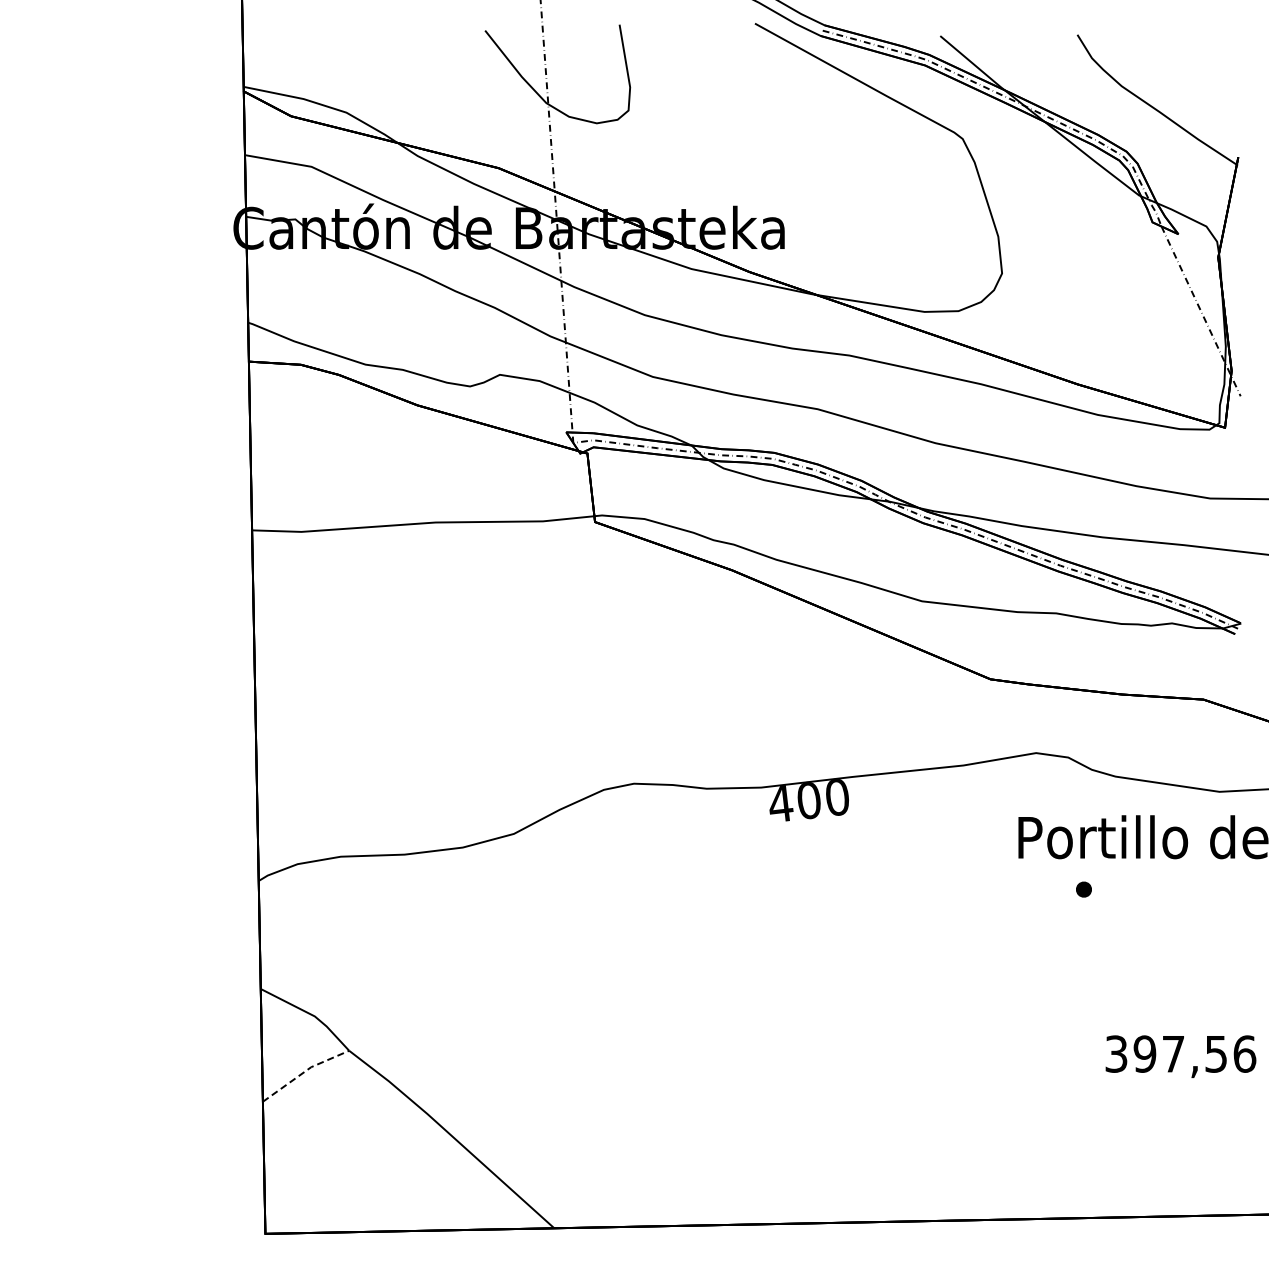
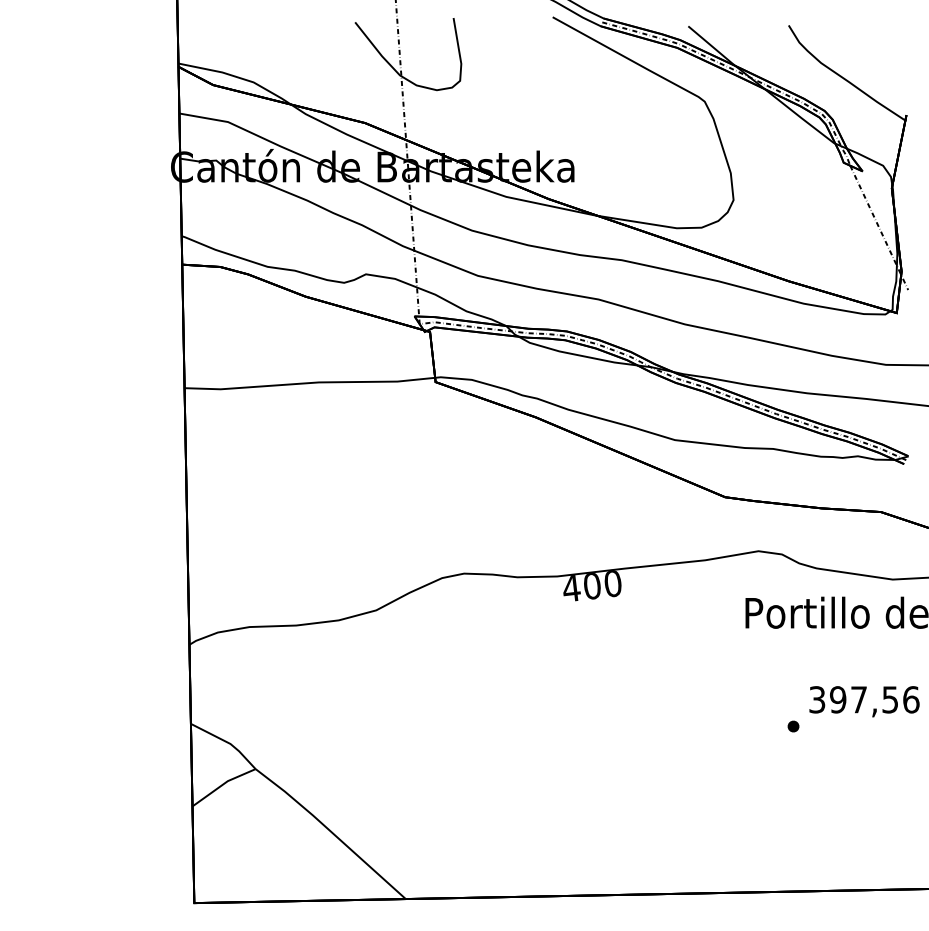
part: (1083, 889) -> (793, 726), moved
text: (1180, 1056) -> (864, 701), moved
line: (304, 1071) -> (222, 784), dashed -> solid

